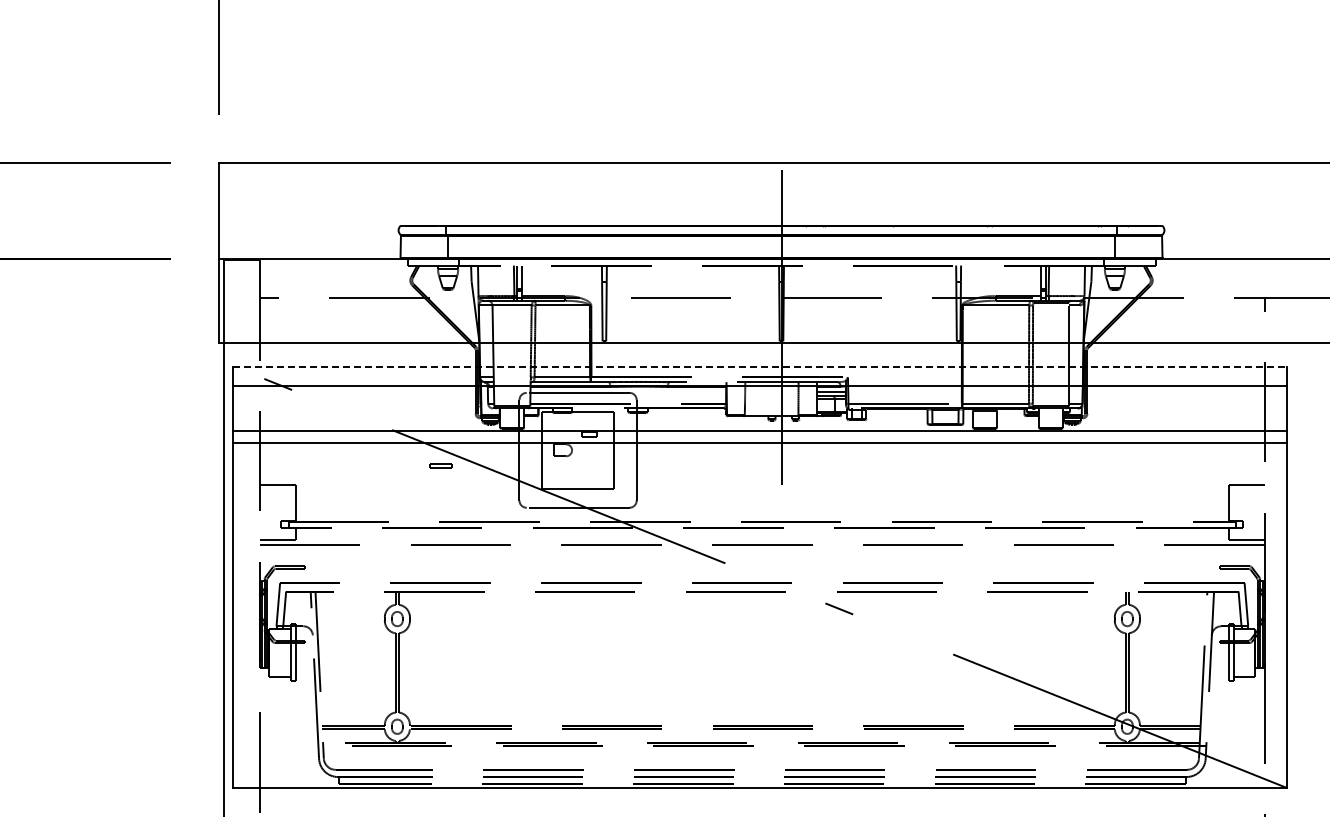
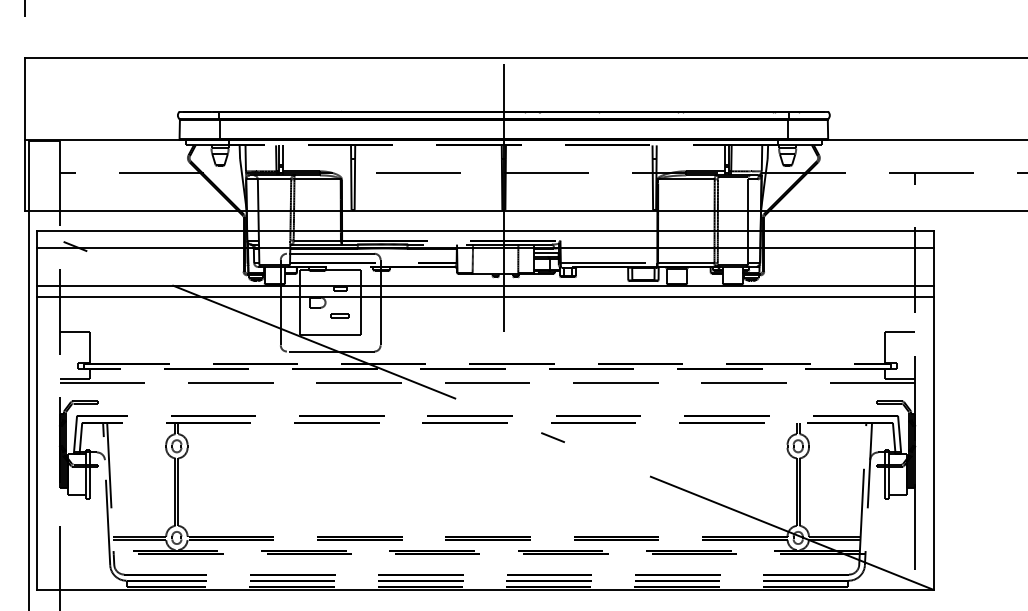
line: (759, 366) -> (485, 231), dashed -> solid
part: (440, 465) -> (339, 315), moved

